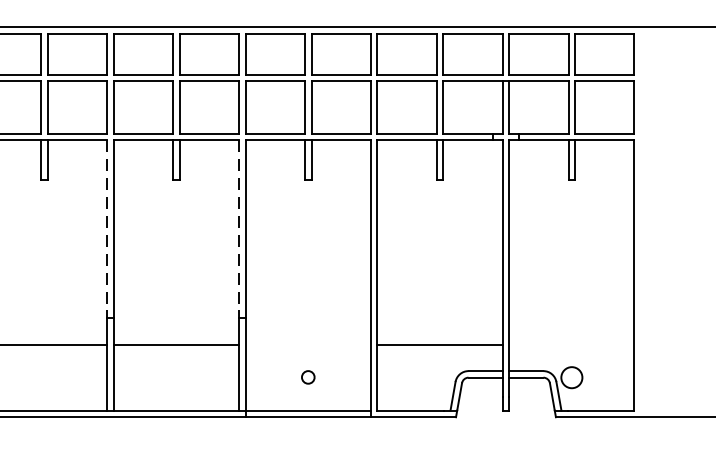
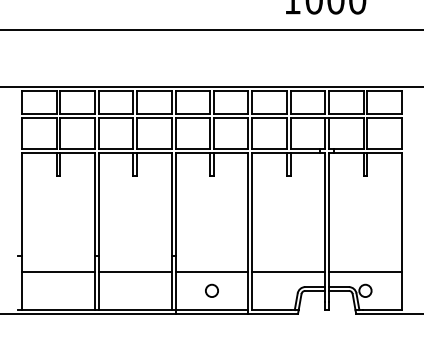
line: (106, 229) -> (94, 204), dashed -> solid
line: (238, 229) -> (171, 204), dashed -> solid
line: (307, 344) -> (211, 271), added
line: (571, 344) -> (365, 271), added
circle: (307, 376) -> (211, 290), size x1.67

